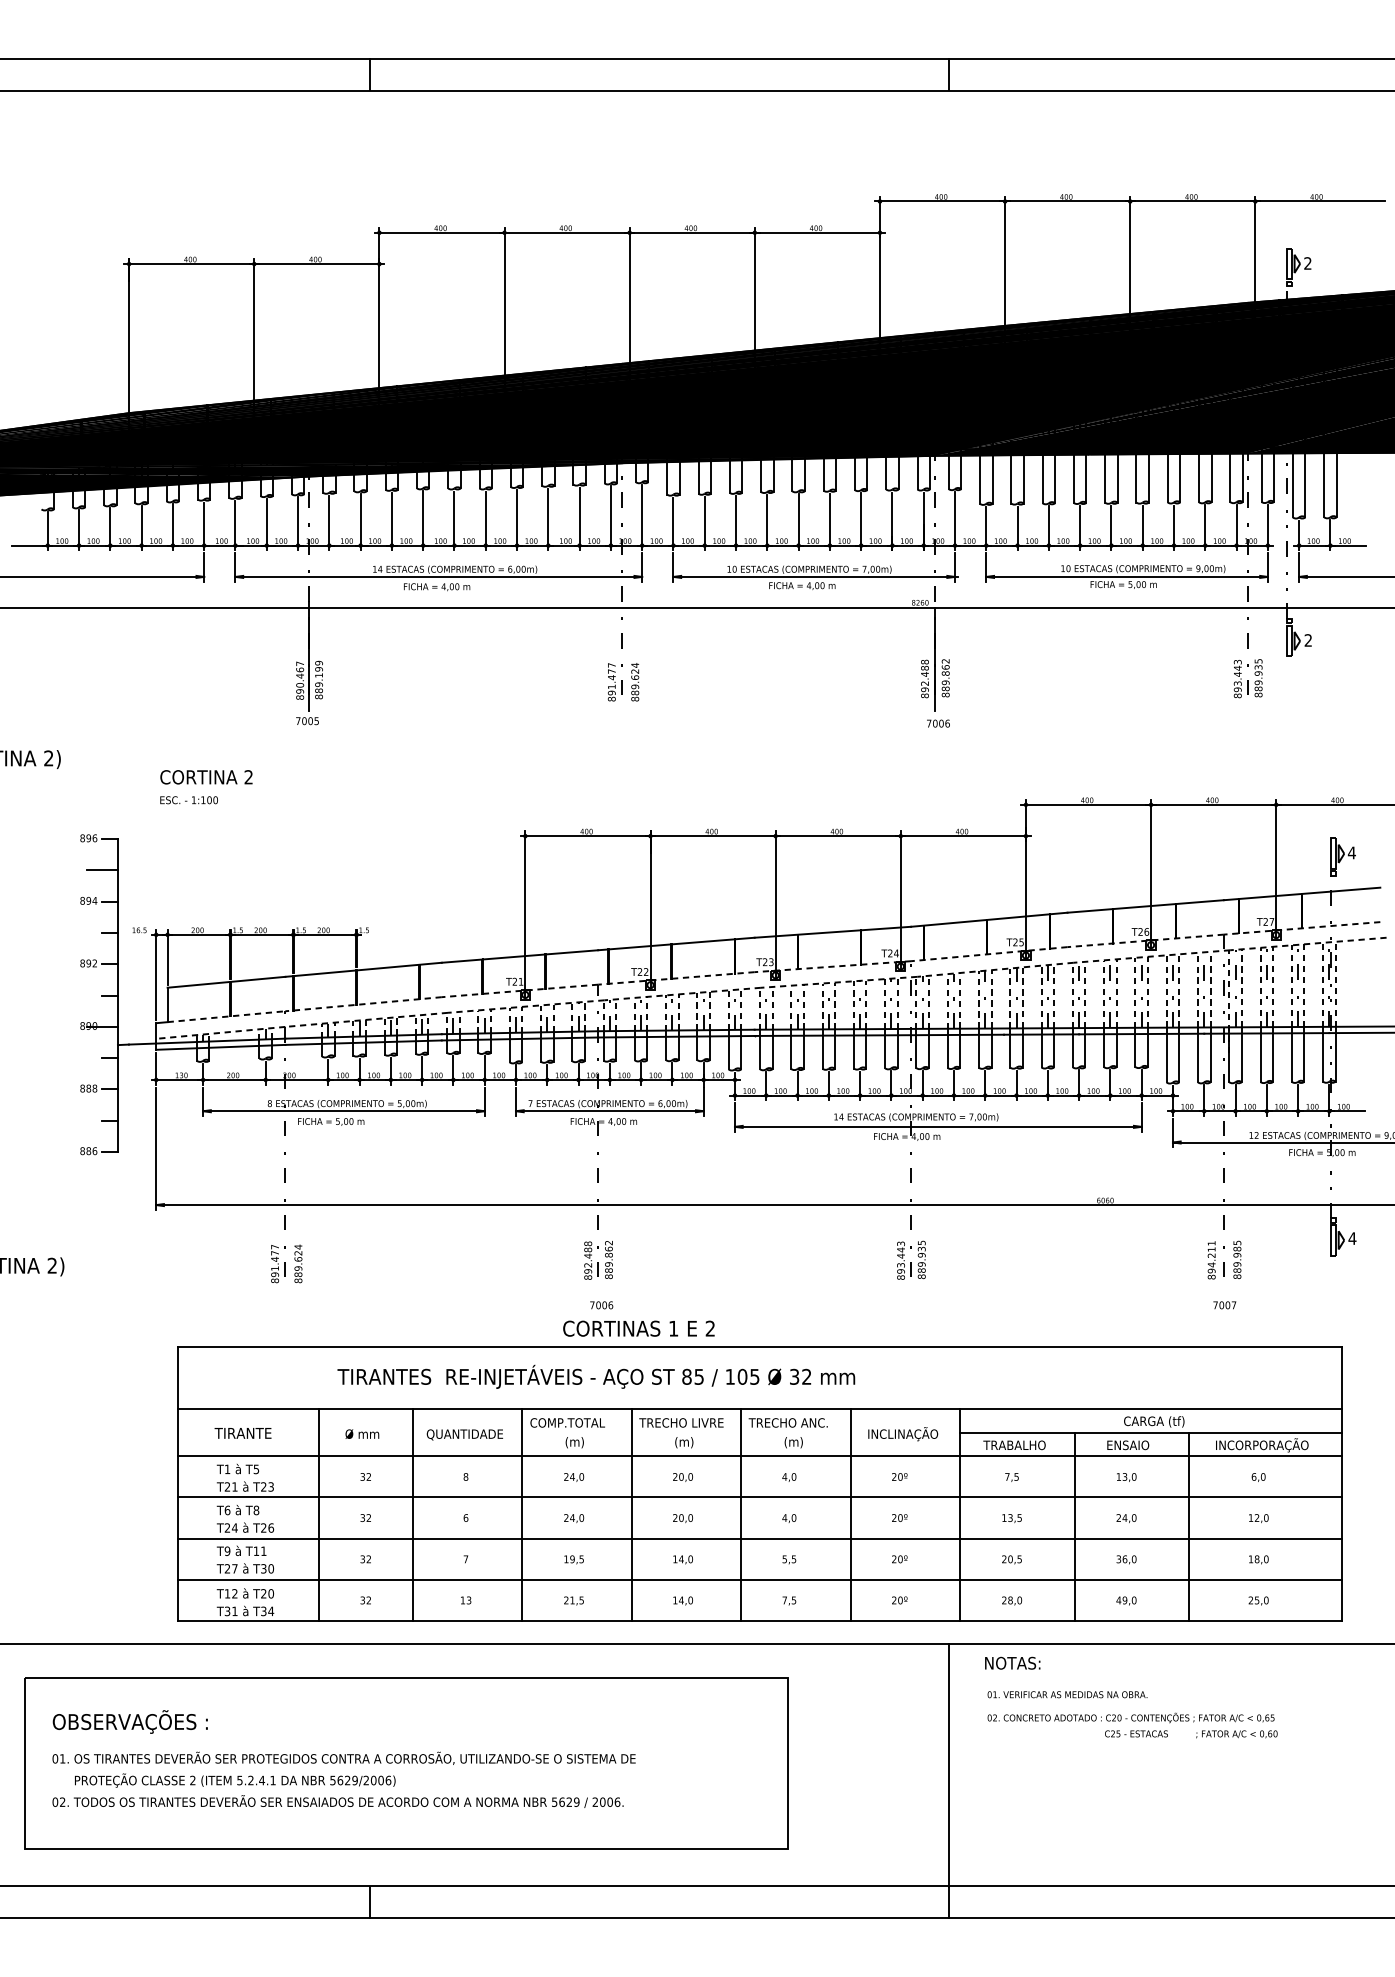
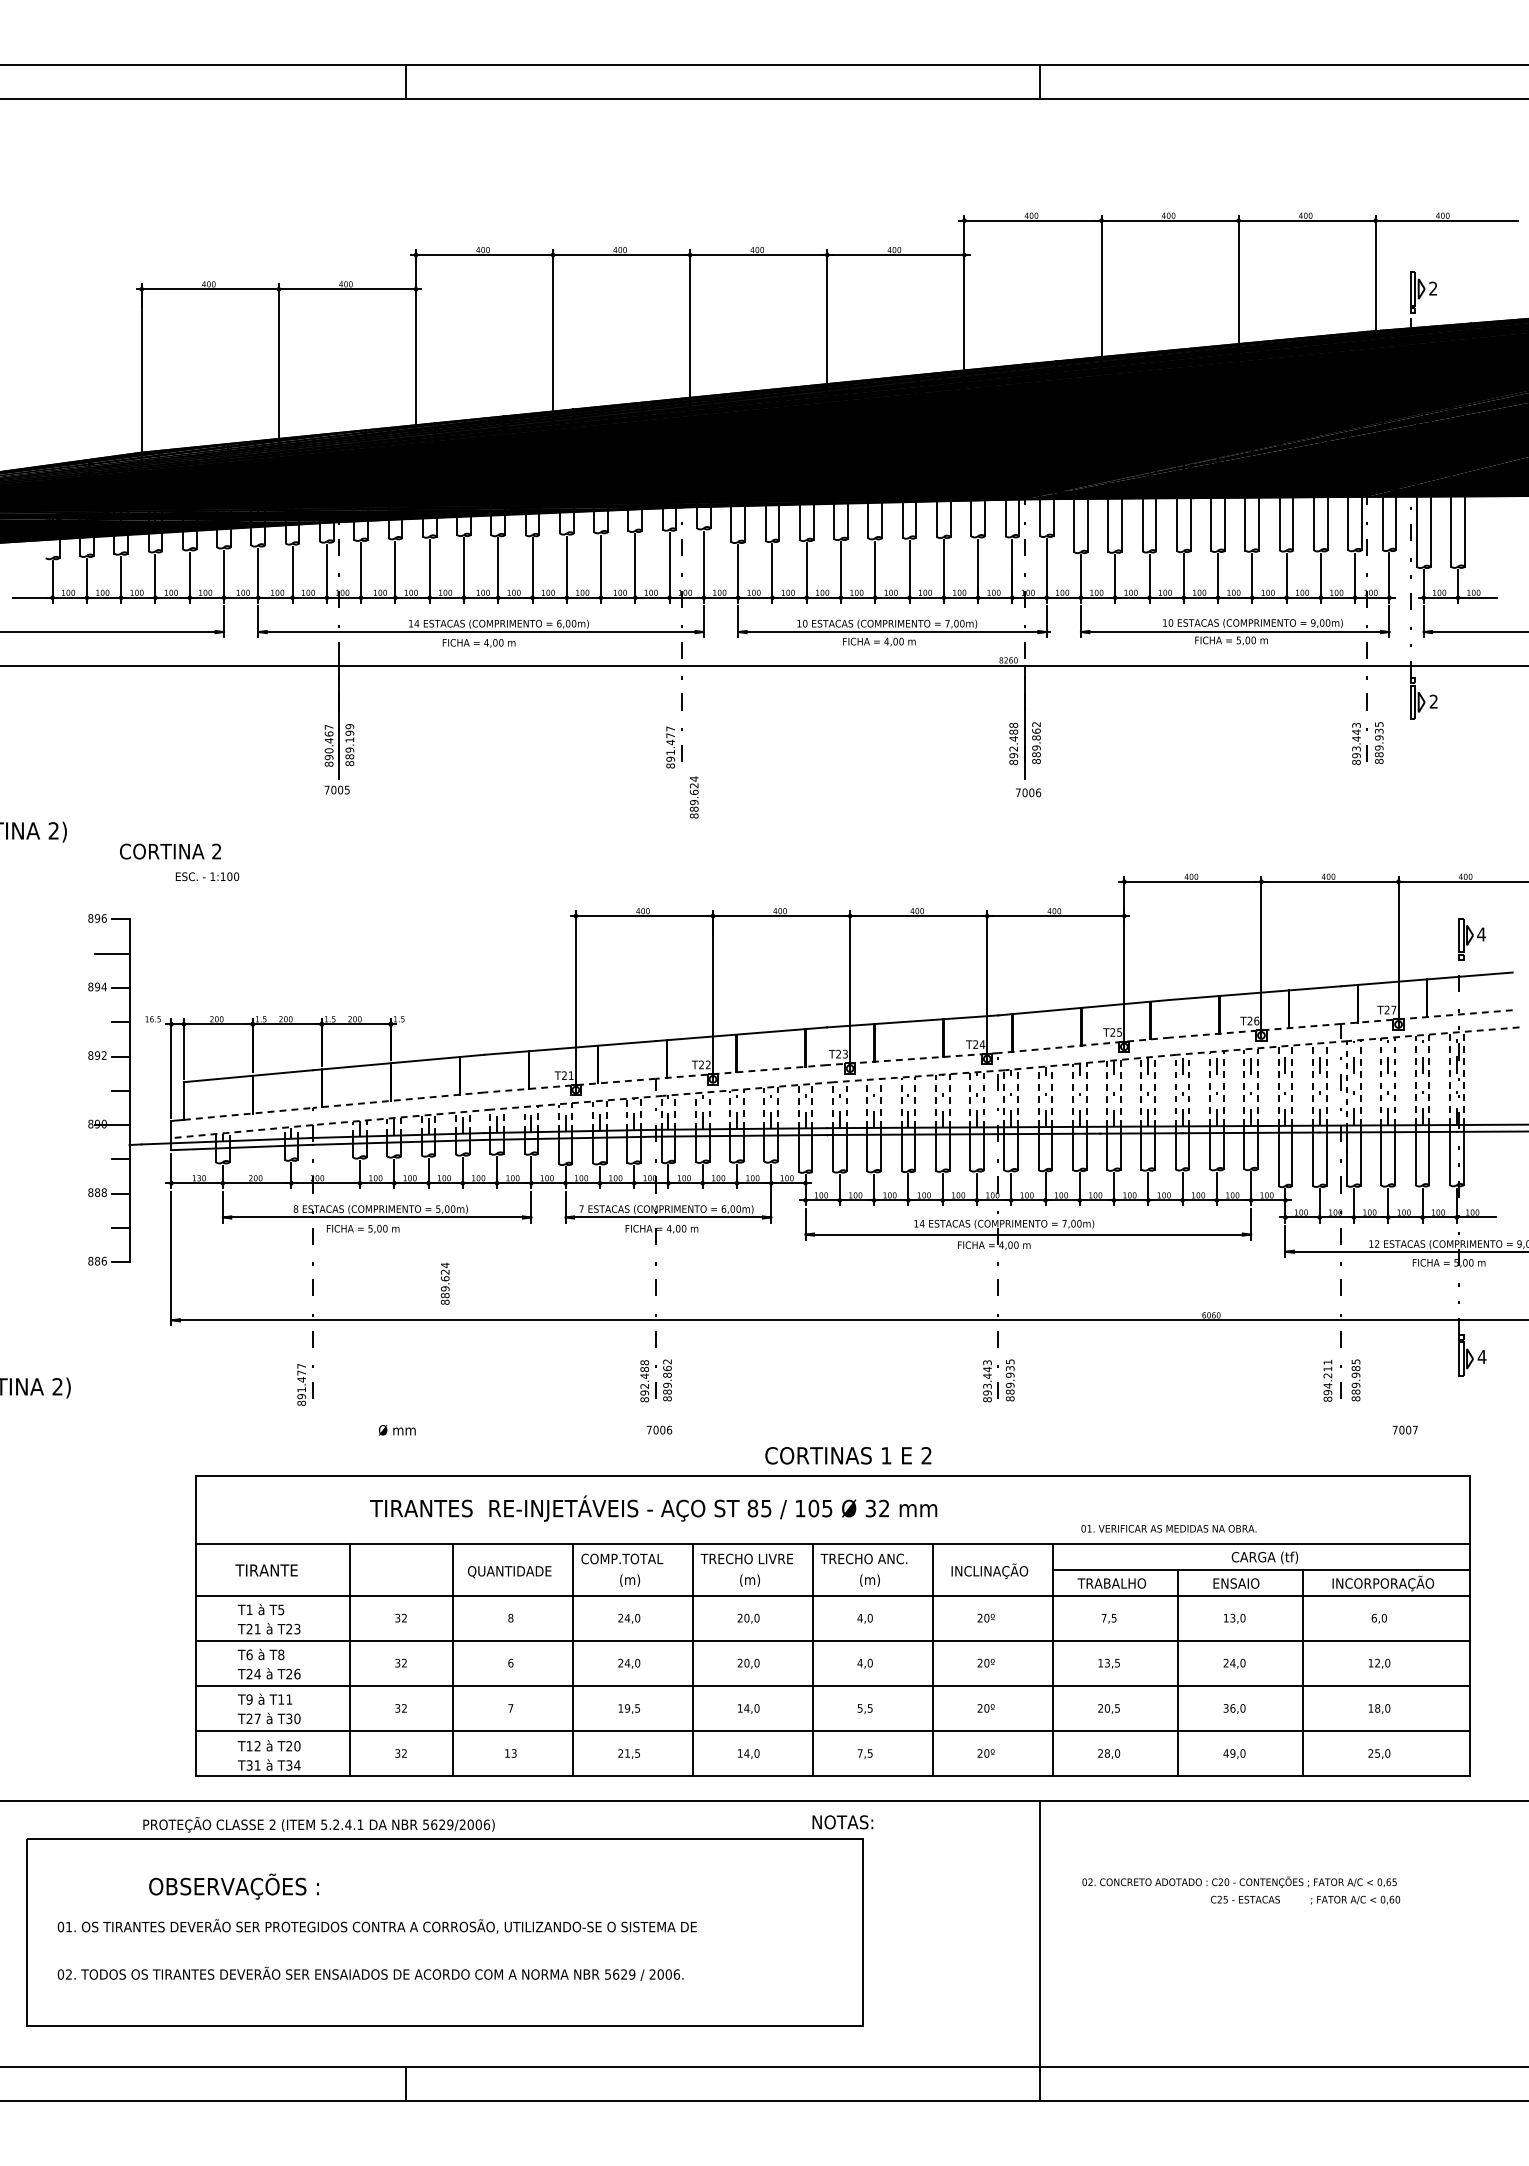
text: (634, 682) -> (693, 797), moved
text: (206, 777) -> (170, 851), moved
text: (297, 1263) -> (444, 1283), moved
text: (1224, 1304) -> (1404, 1429), moved
text: (639, 1328) -> (848, 1455), moved
text: (361, 1434) -> (396, 1430), moved
text: (1012, 1663) -> (842, 1822), moved
text: (1067, 1694) -> (1168, 1528), moved
text: (129, 1721) -> (233, 1886), moved
text: (234, 1780) -> (318, 1824), moved

